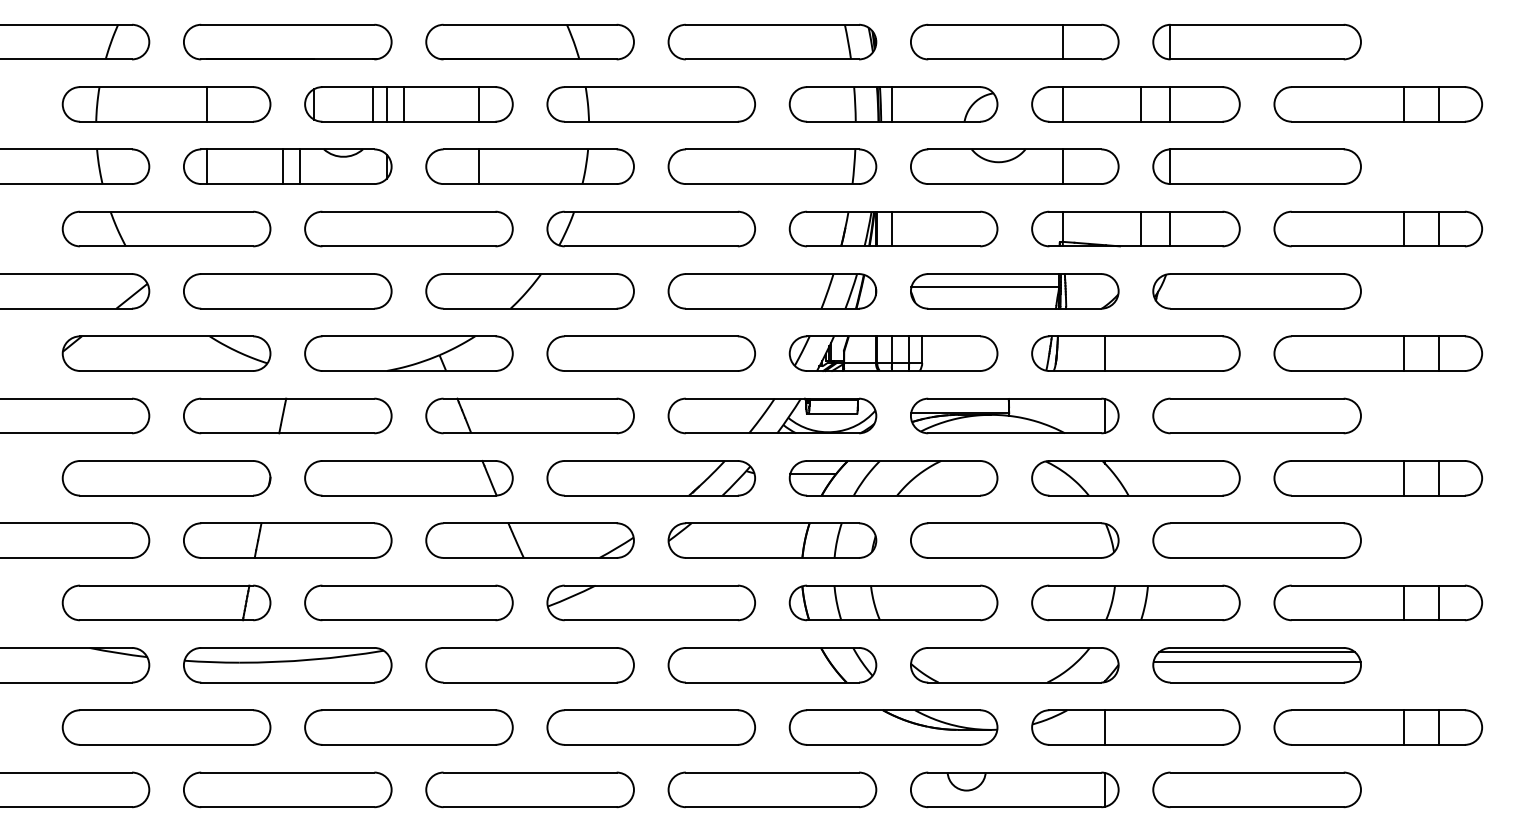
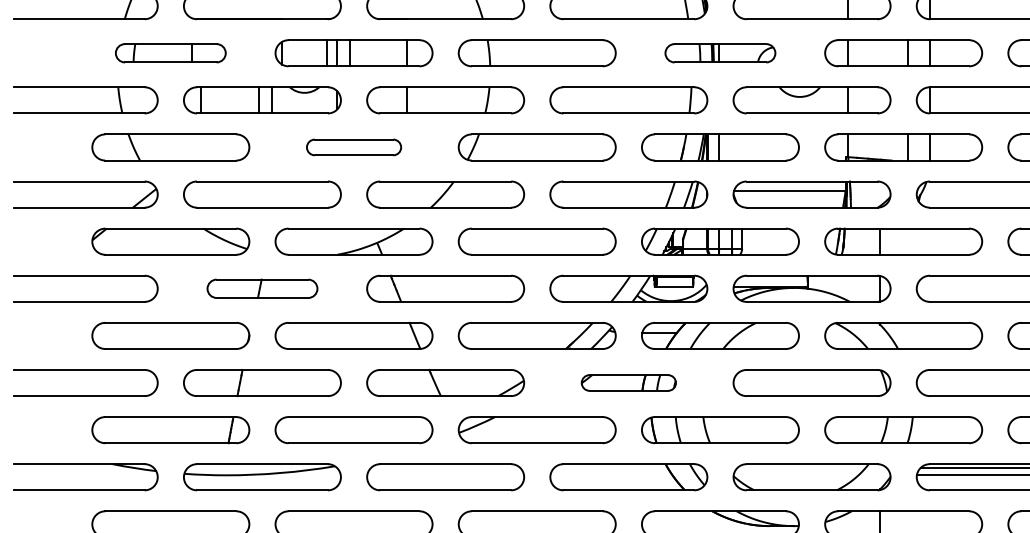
part: (166, 104) -> (170, 53), size x0.7
part: (893, 104) -> (720, 53), size x0.7
part: (408, 228) -> (353, 147), size x0.6
part: (287, 415) -> (262, 288), size x0.7
part: (772, 540) -> (628, 382), size x0.6

